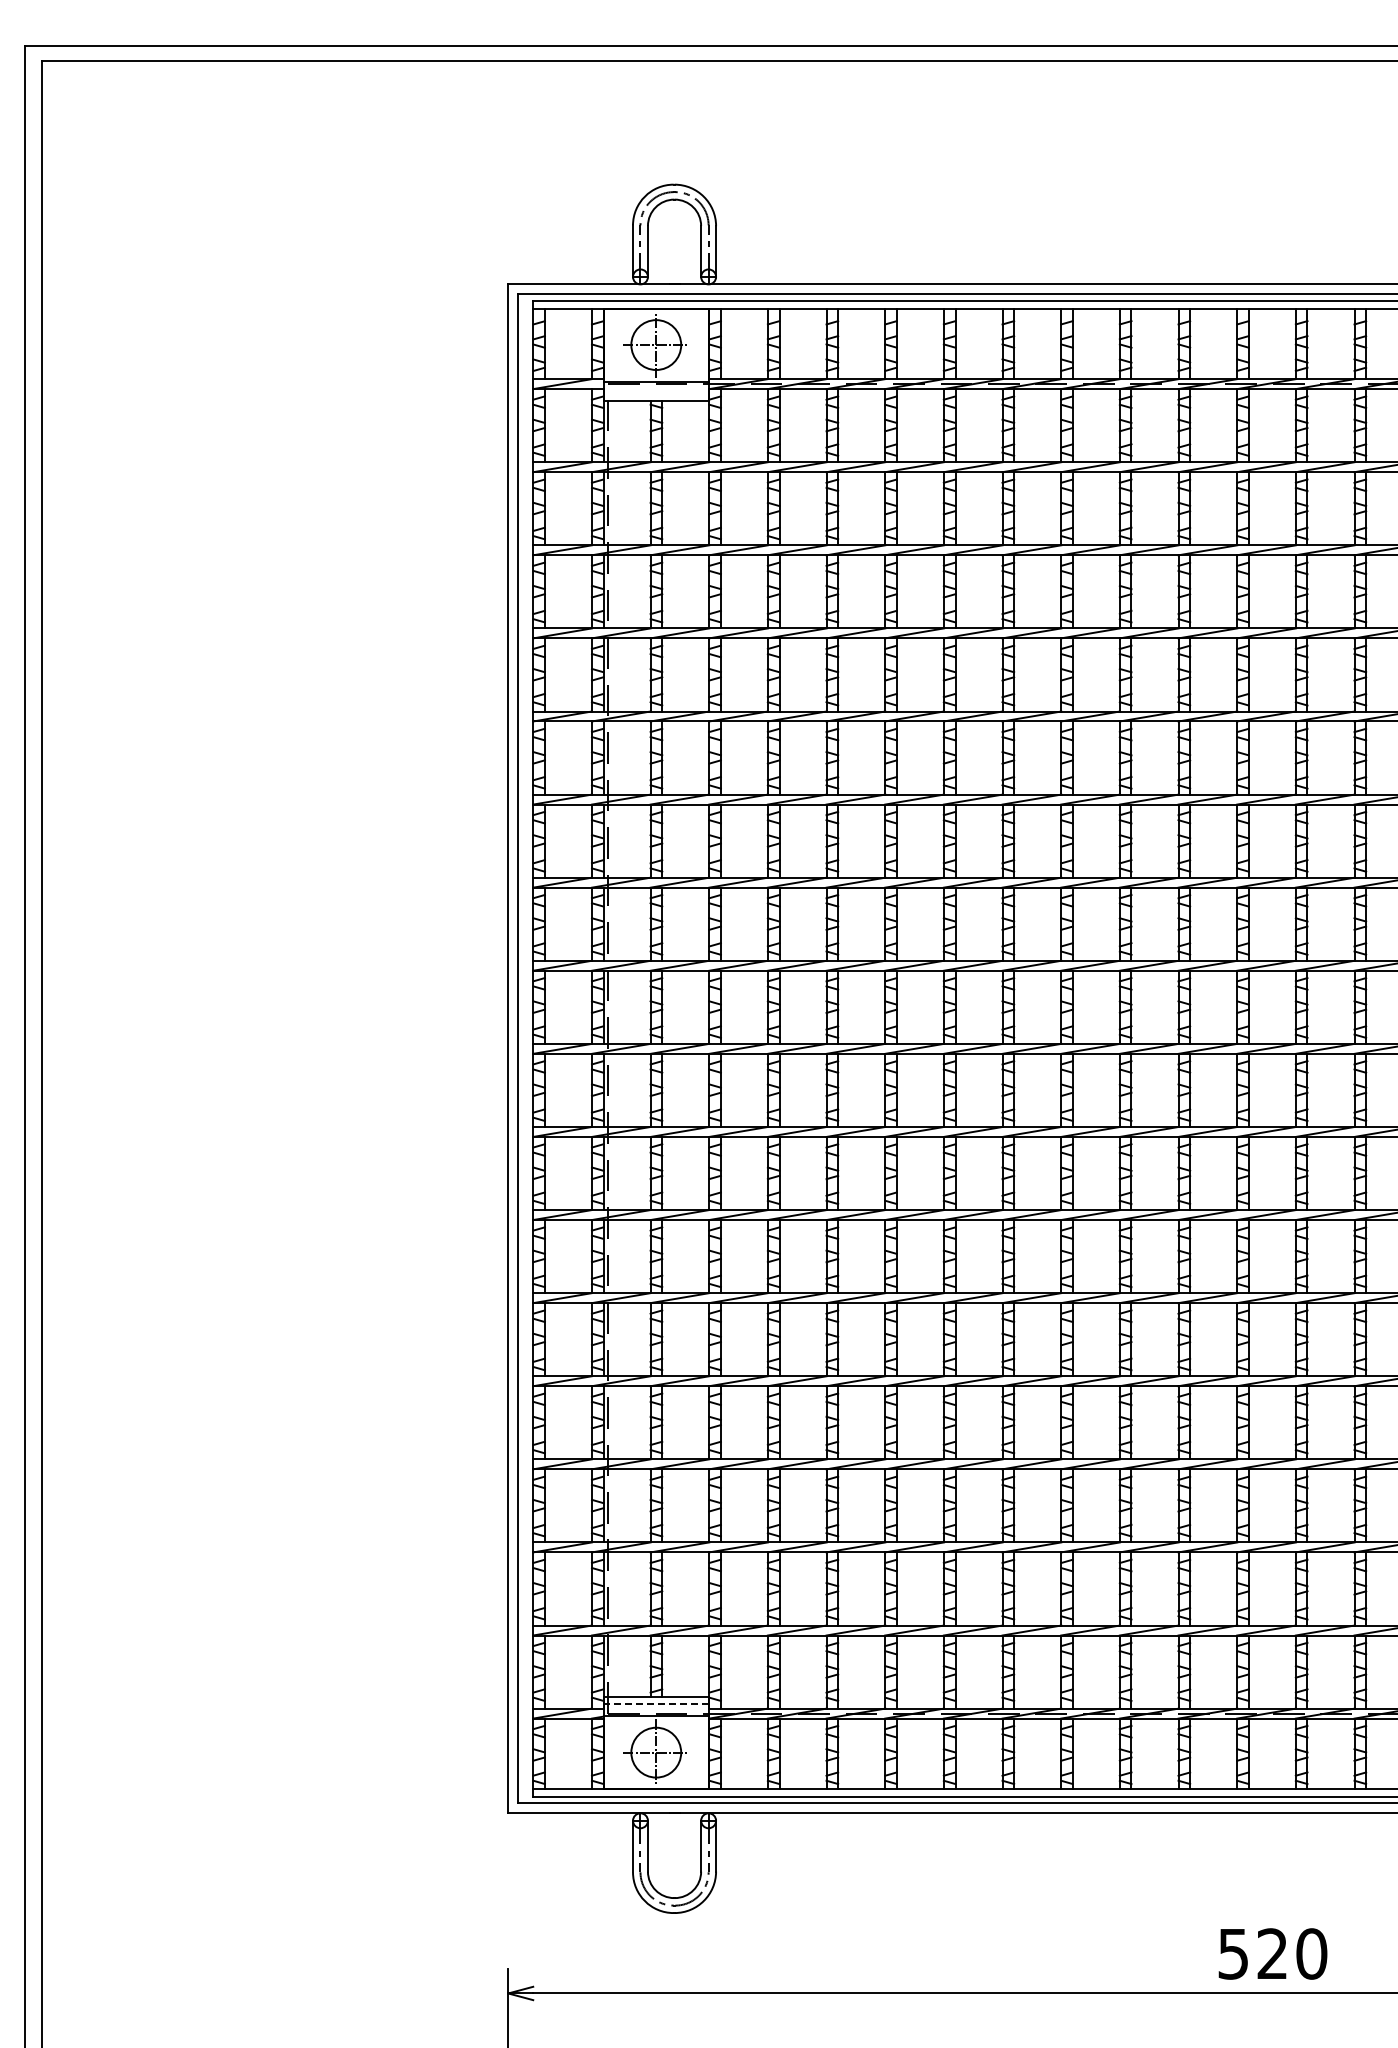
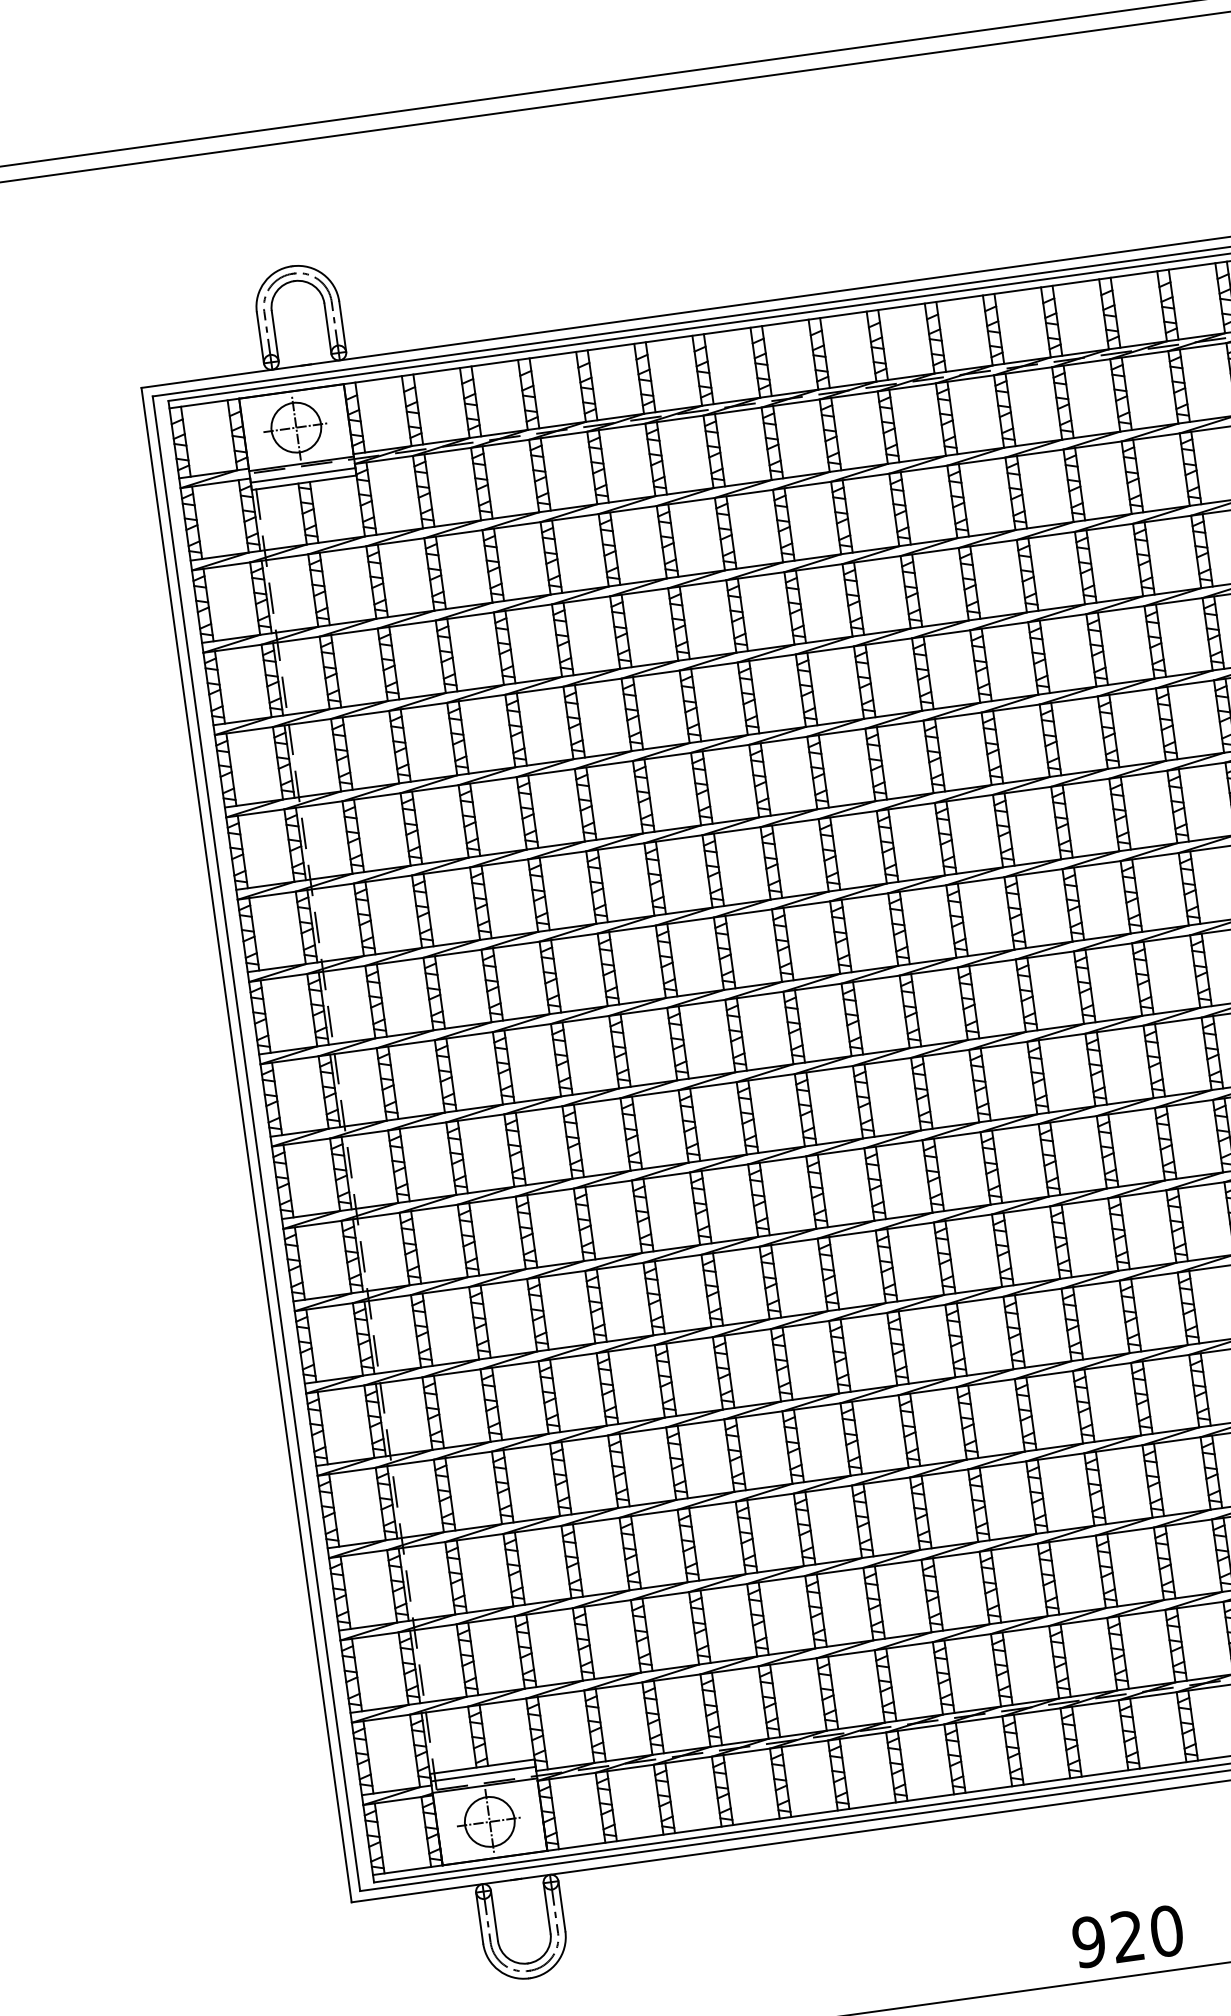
line: (656, 393) -> (303, 475), added
line: (656, 1704) -> (483, 1774), dashed -> solid
text: (1233, 1953) -> (1089, 1941), 520 -> 920

